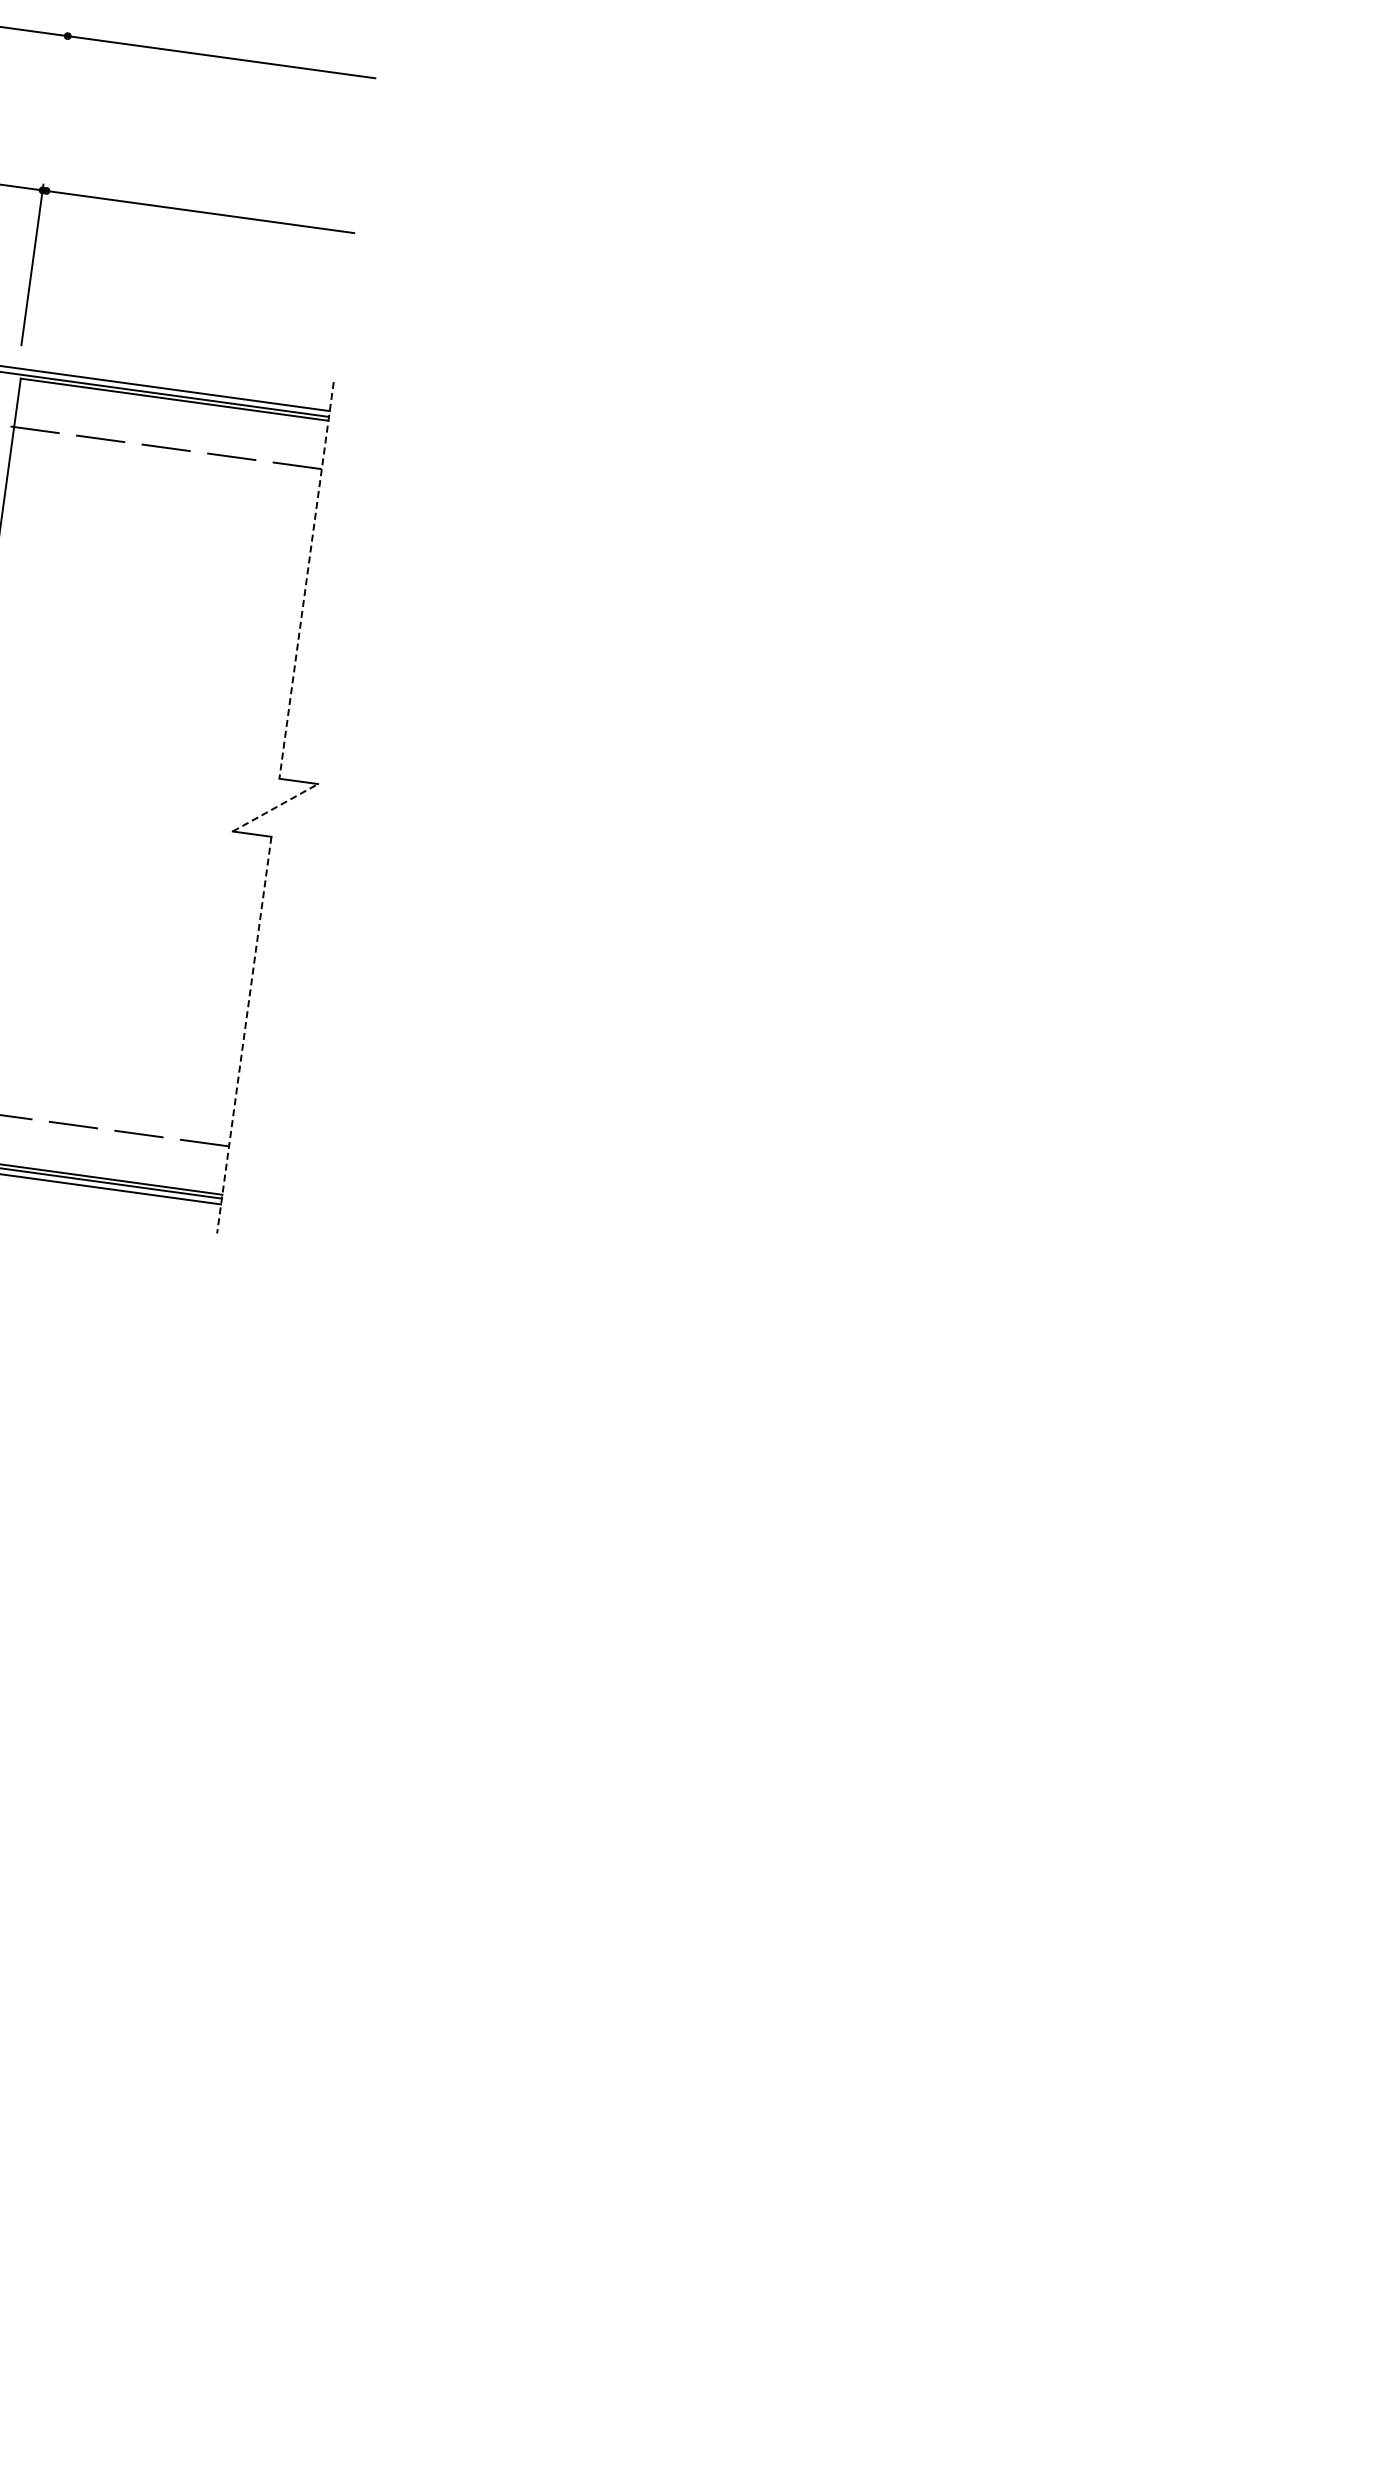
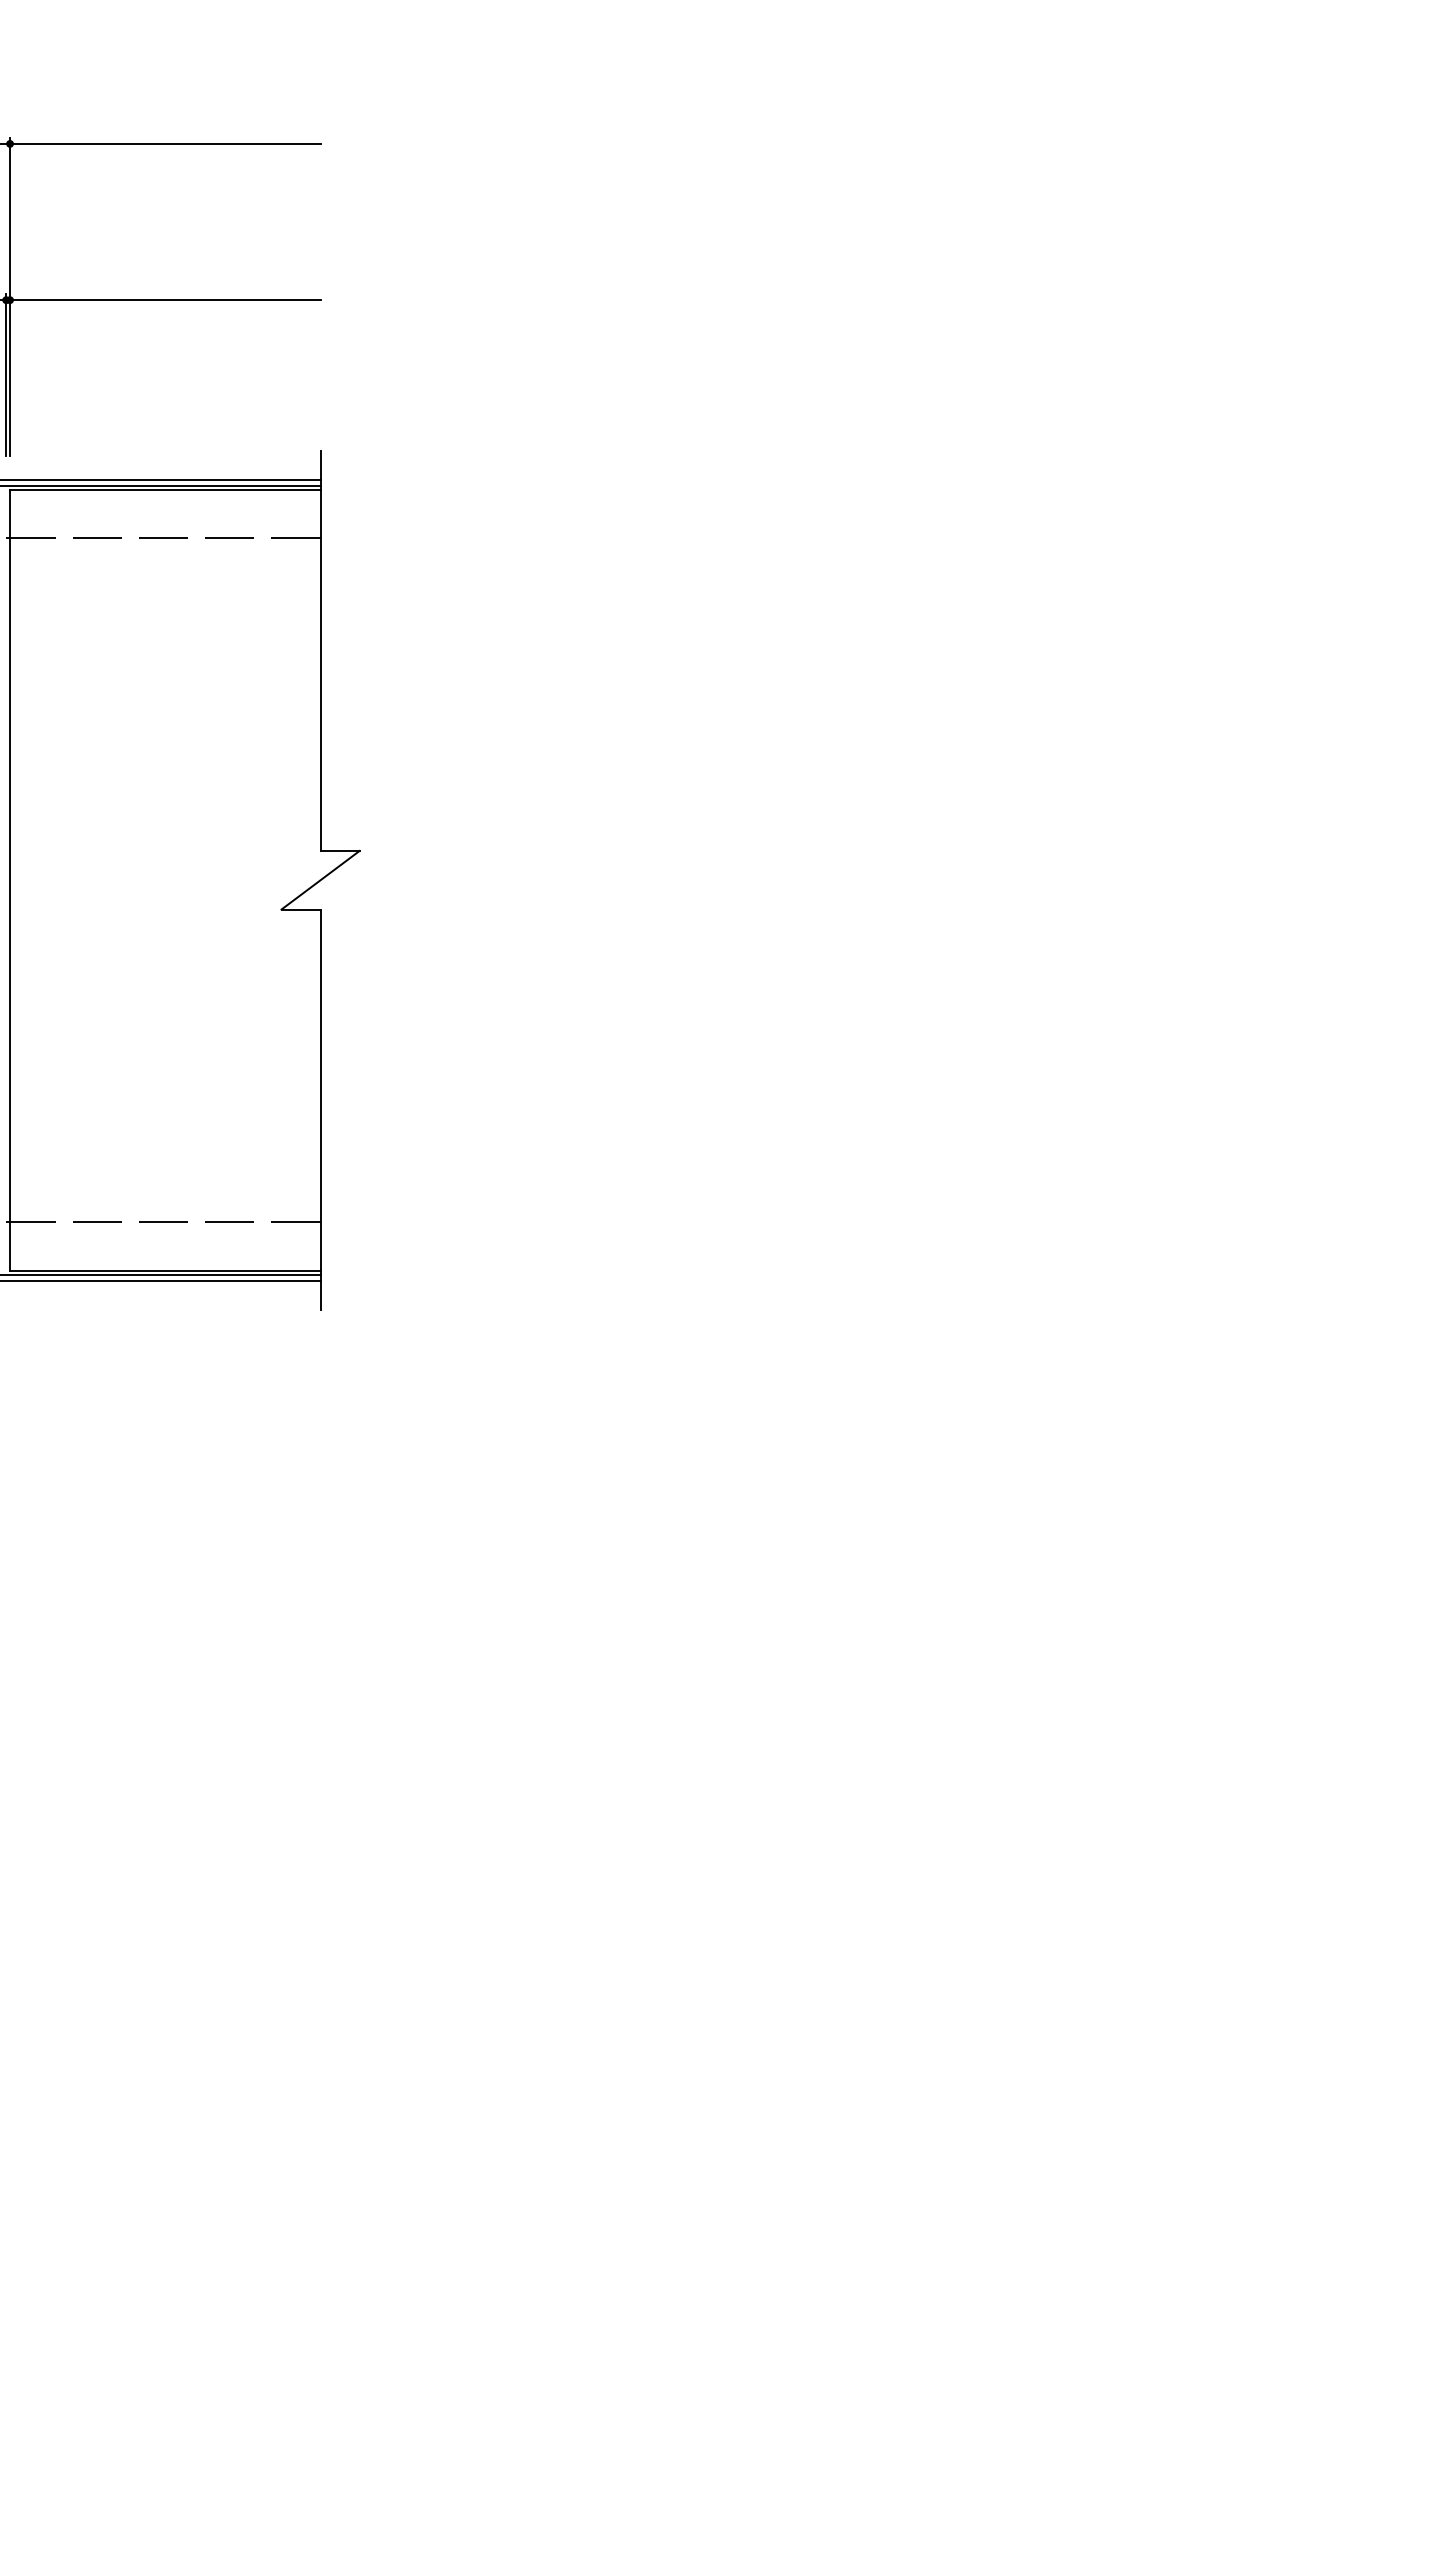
line: (47, 188) -> (10, 297), added
line: (306, 581) -> (320, 651), dashed -> solid
line: (275, 808) -> (320, 880), dashed -> solid
line: (244, 1035) -> (320, 1110), dashed -> solid

